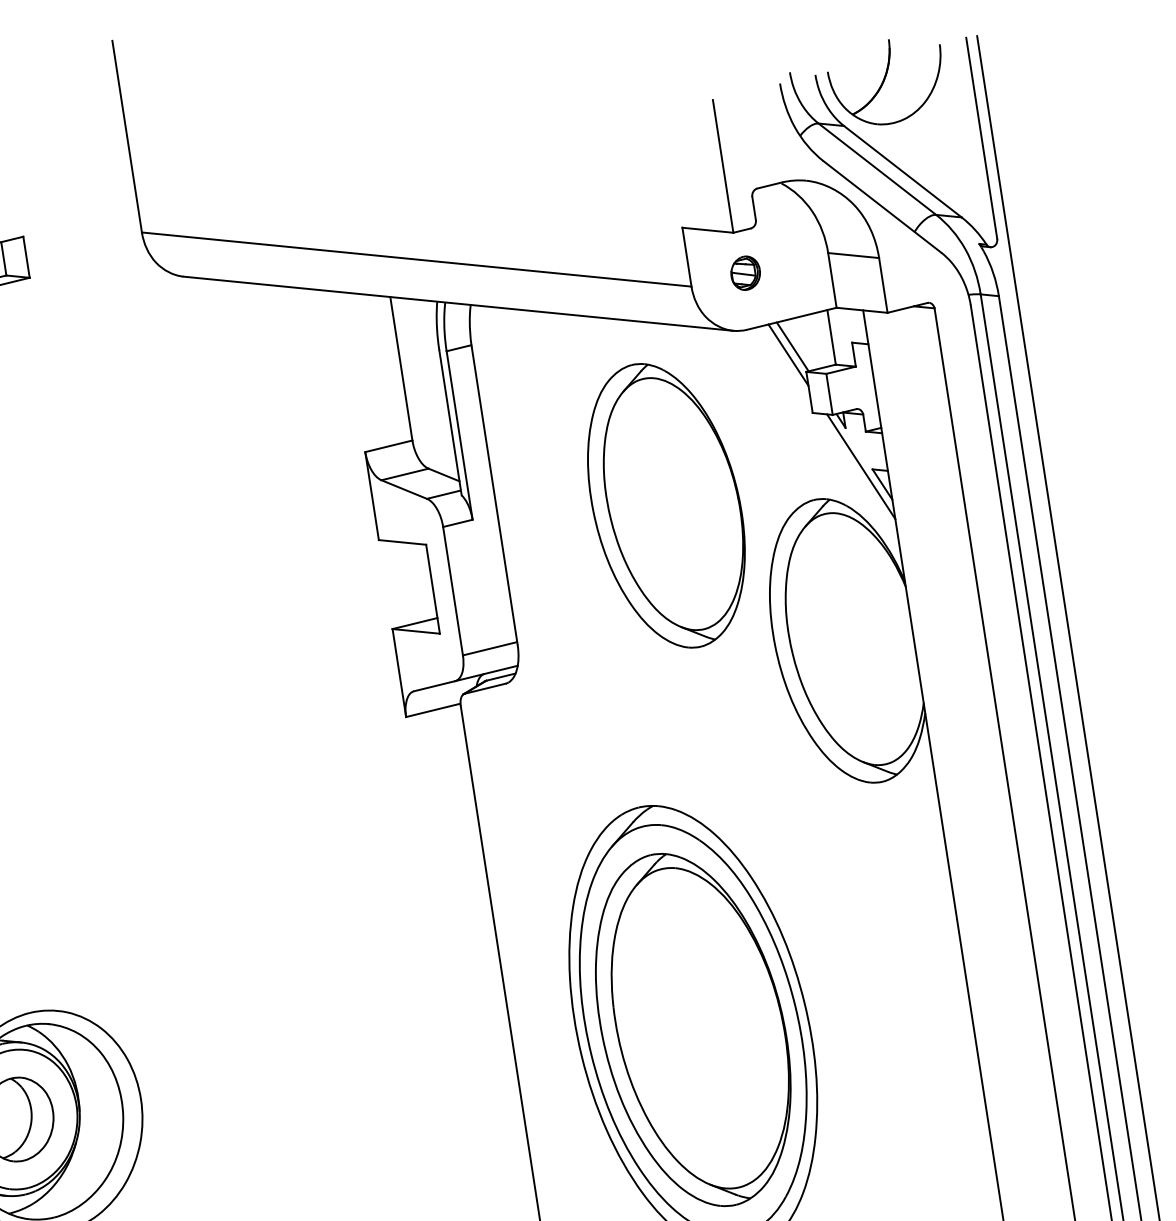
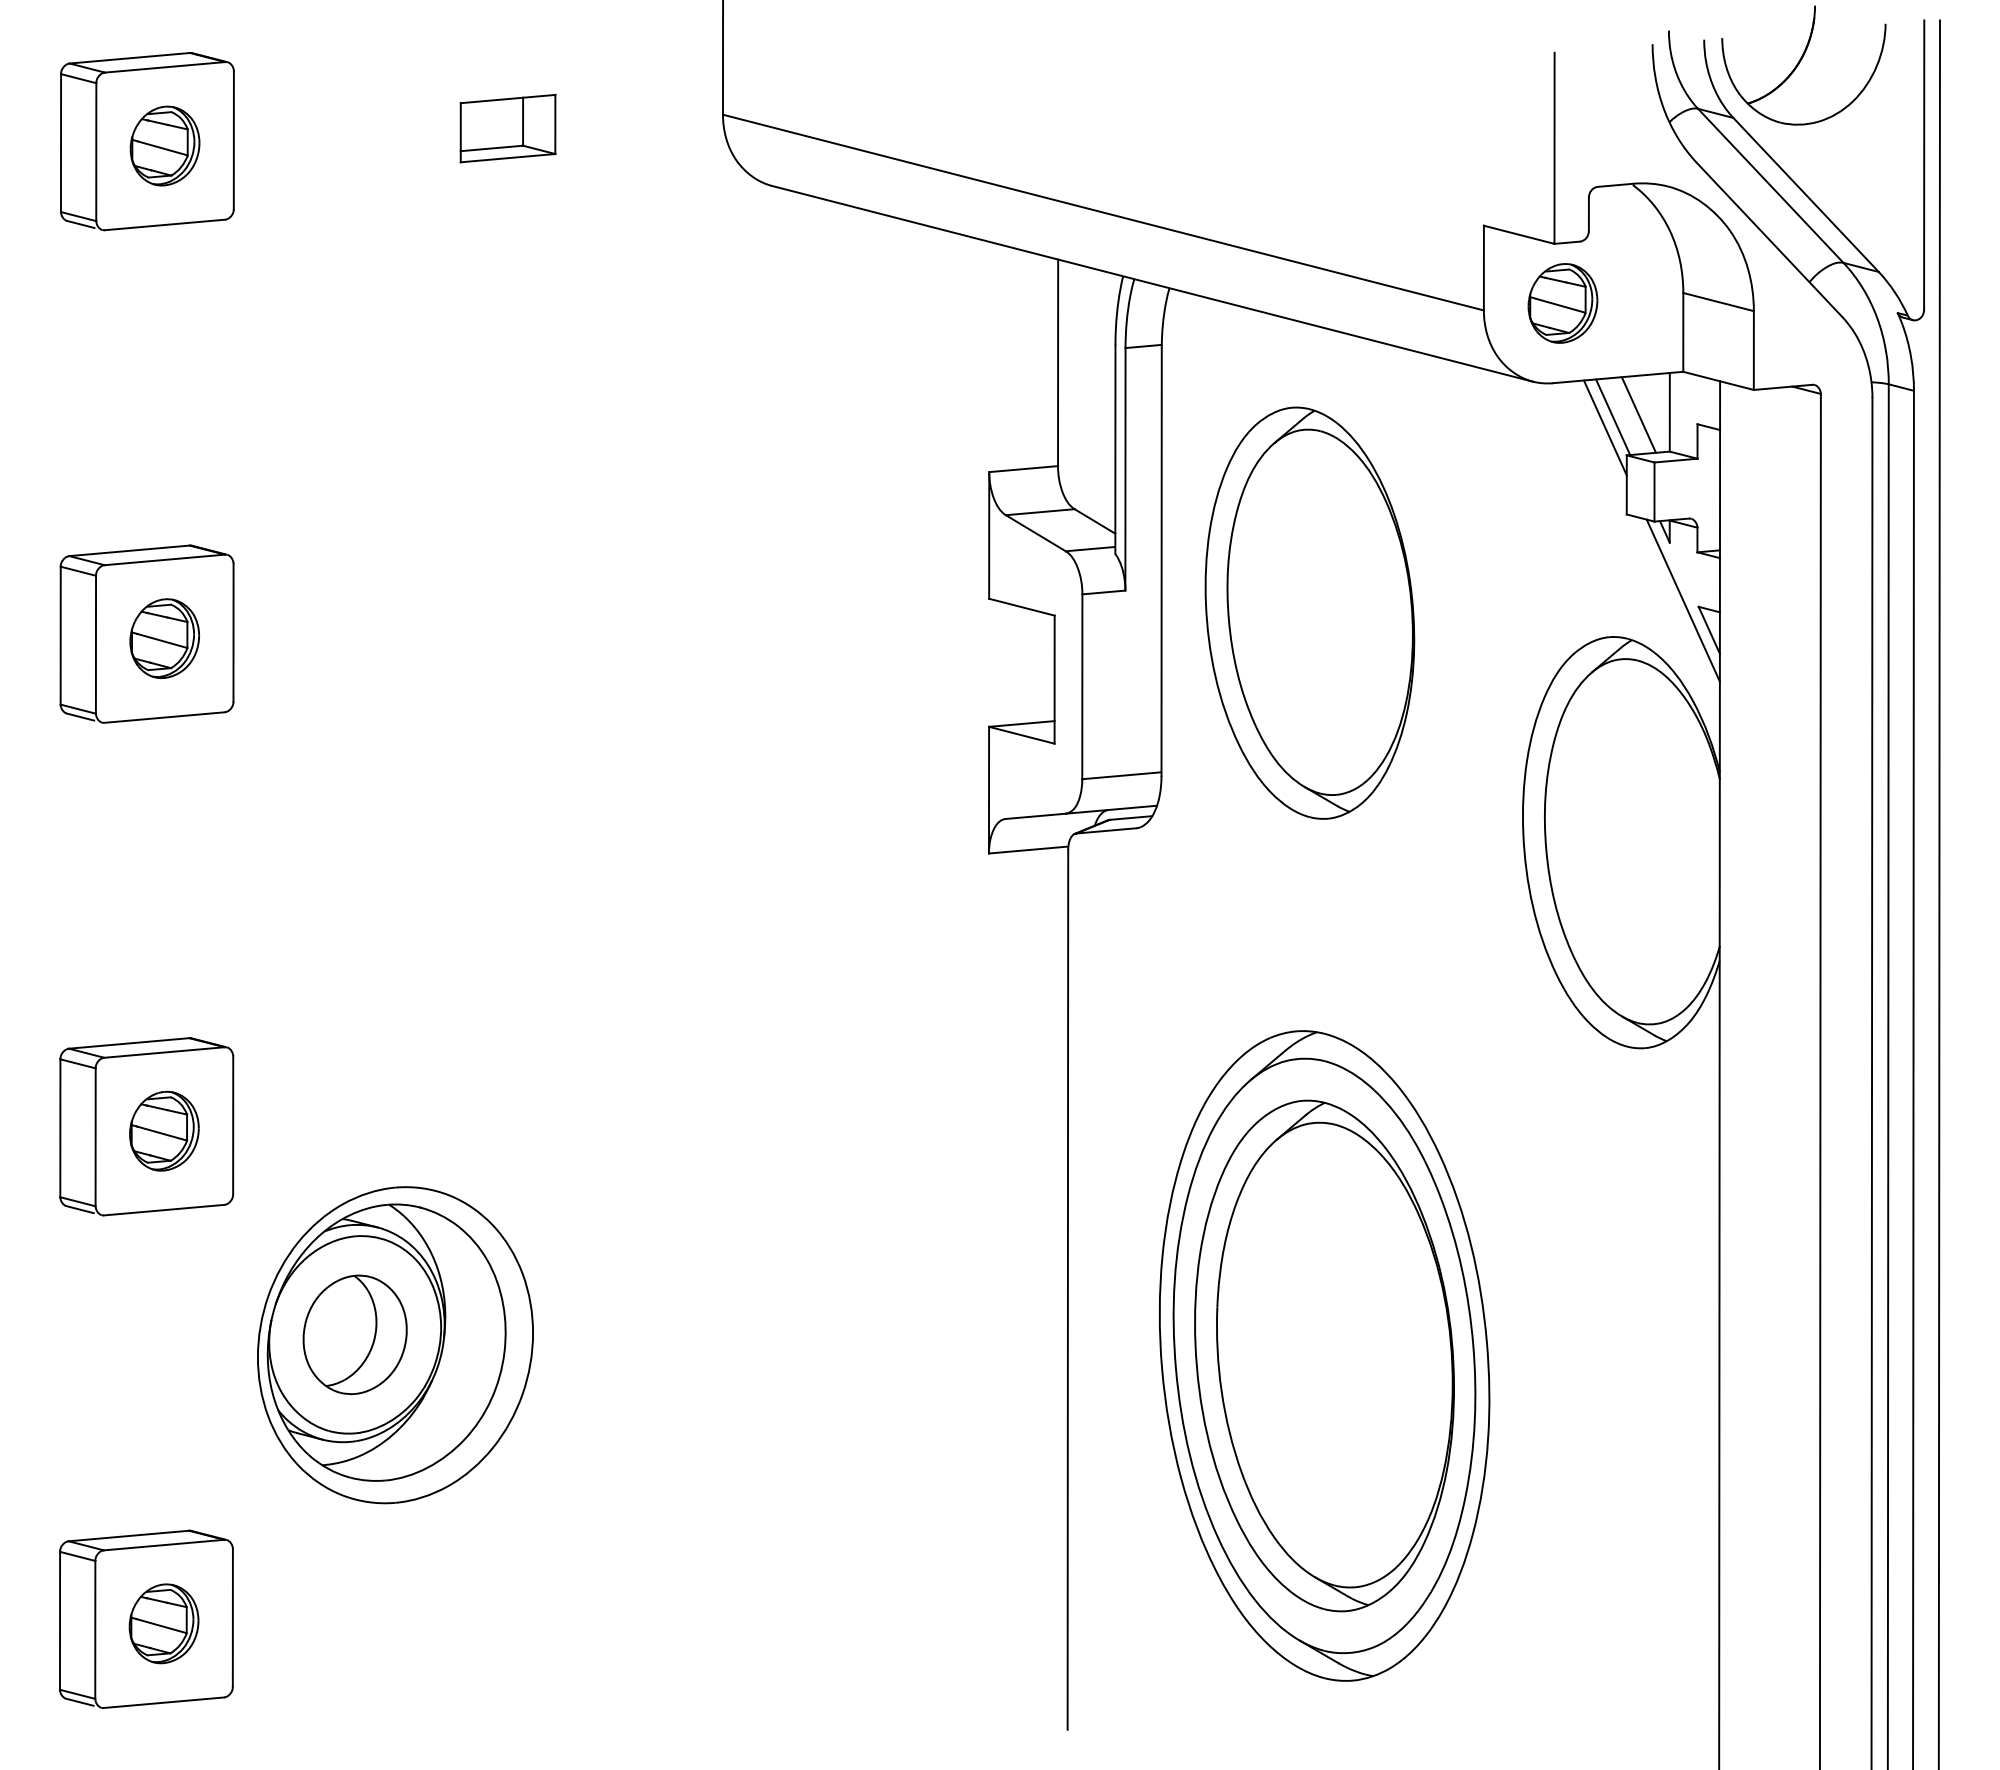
part: (745, 273) -> (1562, 303), size x1.67
line: (810, 342) -> (1638, 414), added
part: (666, 505) -> (1309, 612), moved

